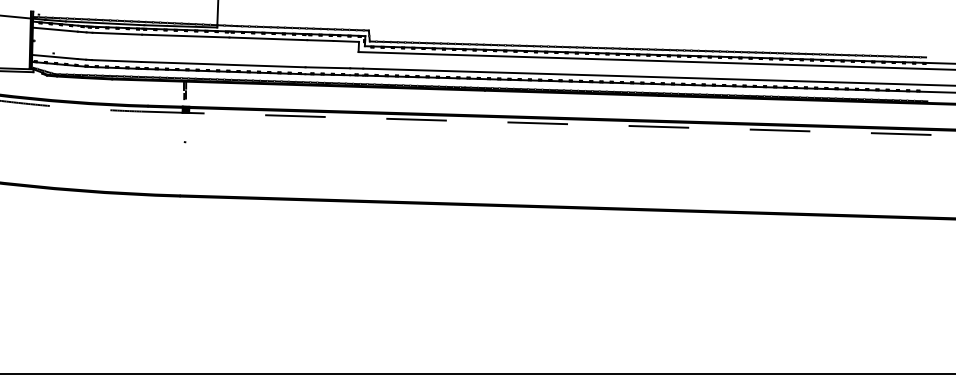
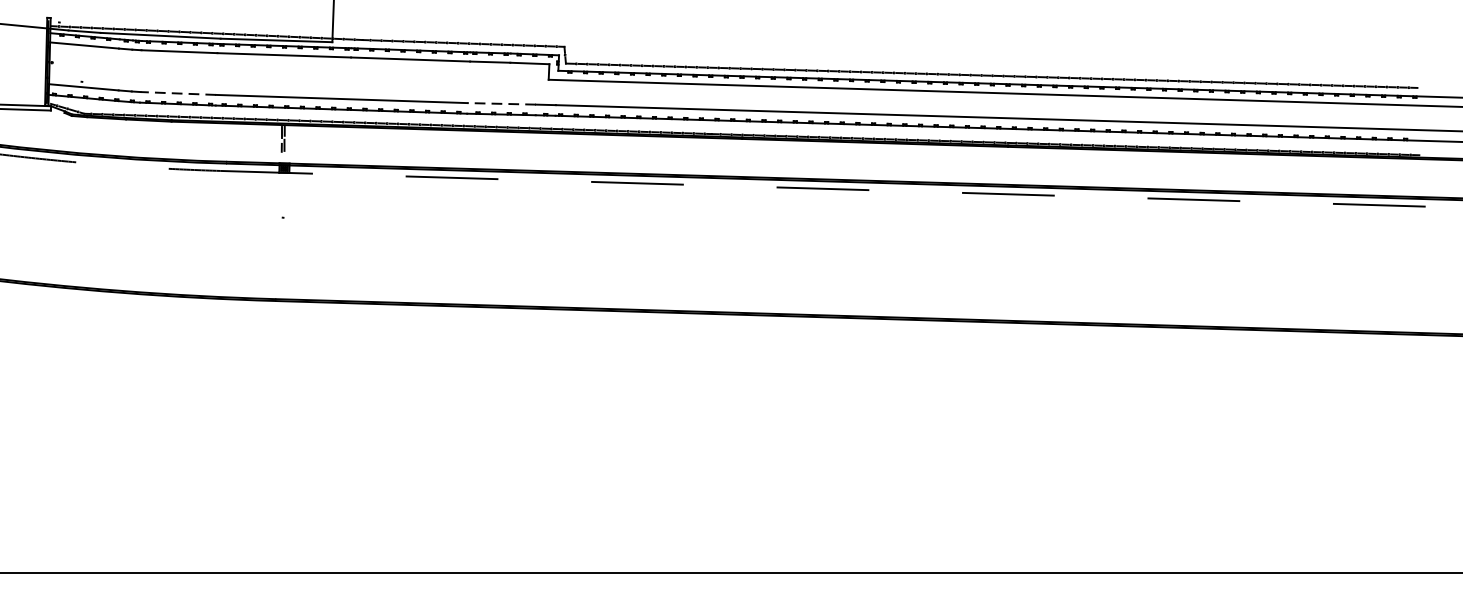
line: (116, 61) -> (178, 94), solid -> dashed
line: (327, 67) -> (501, 103), solid -> dashed

